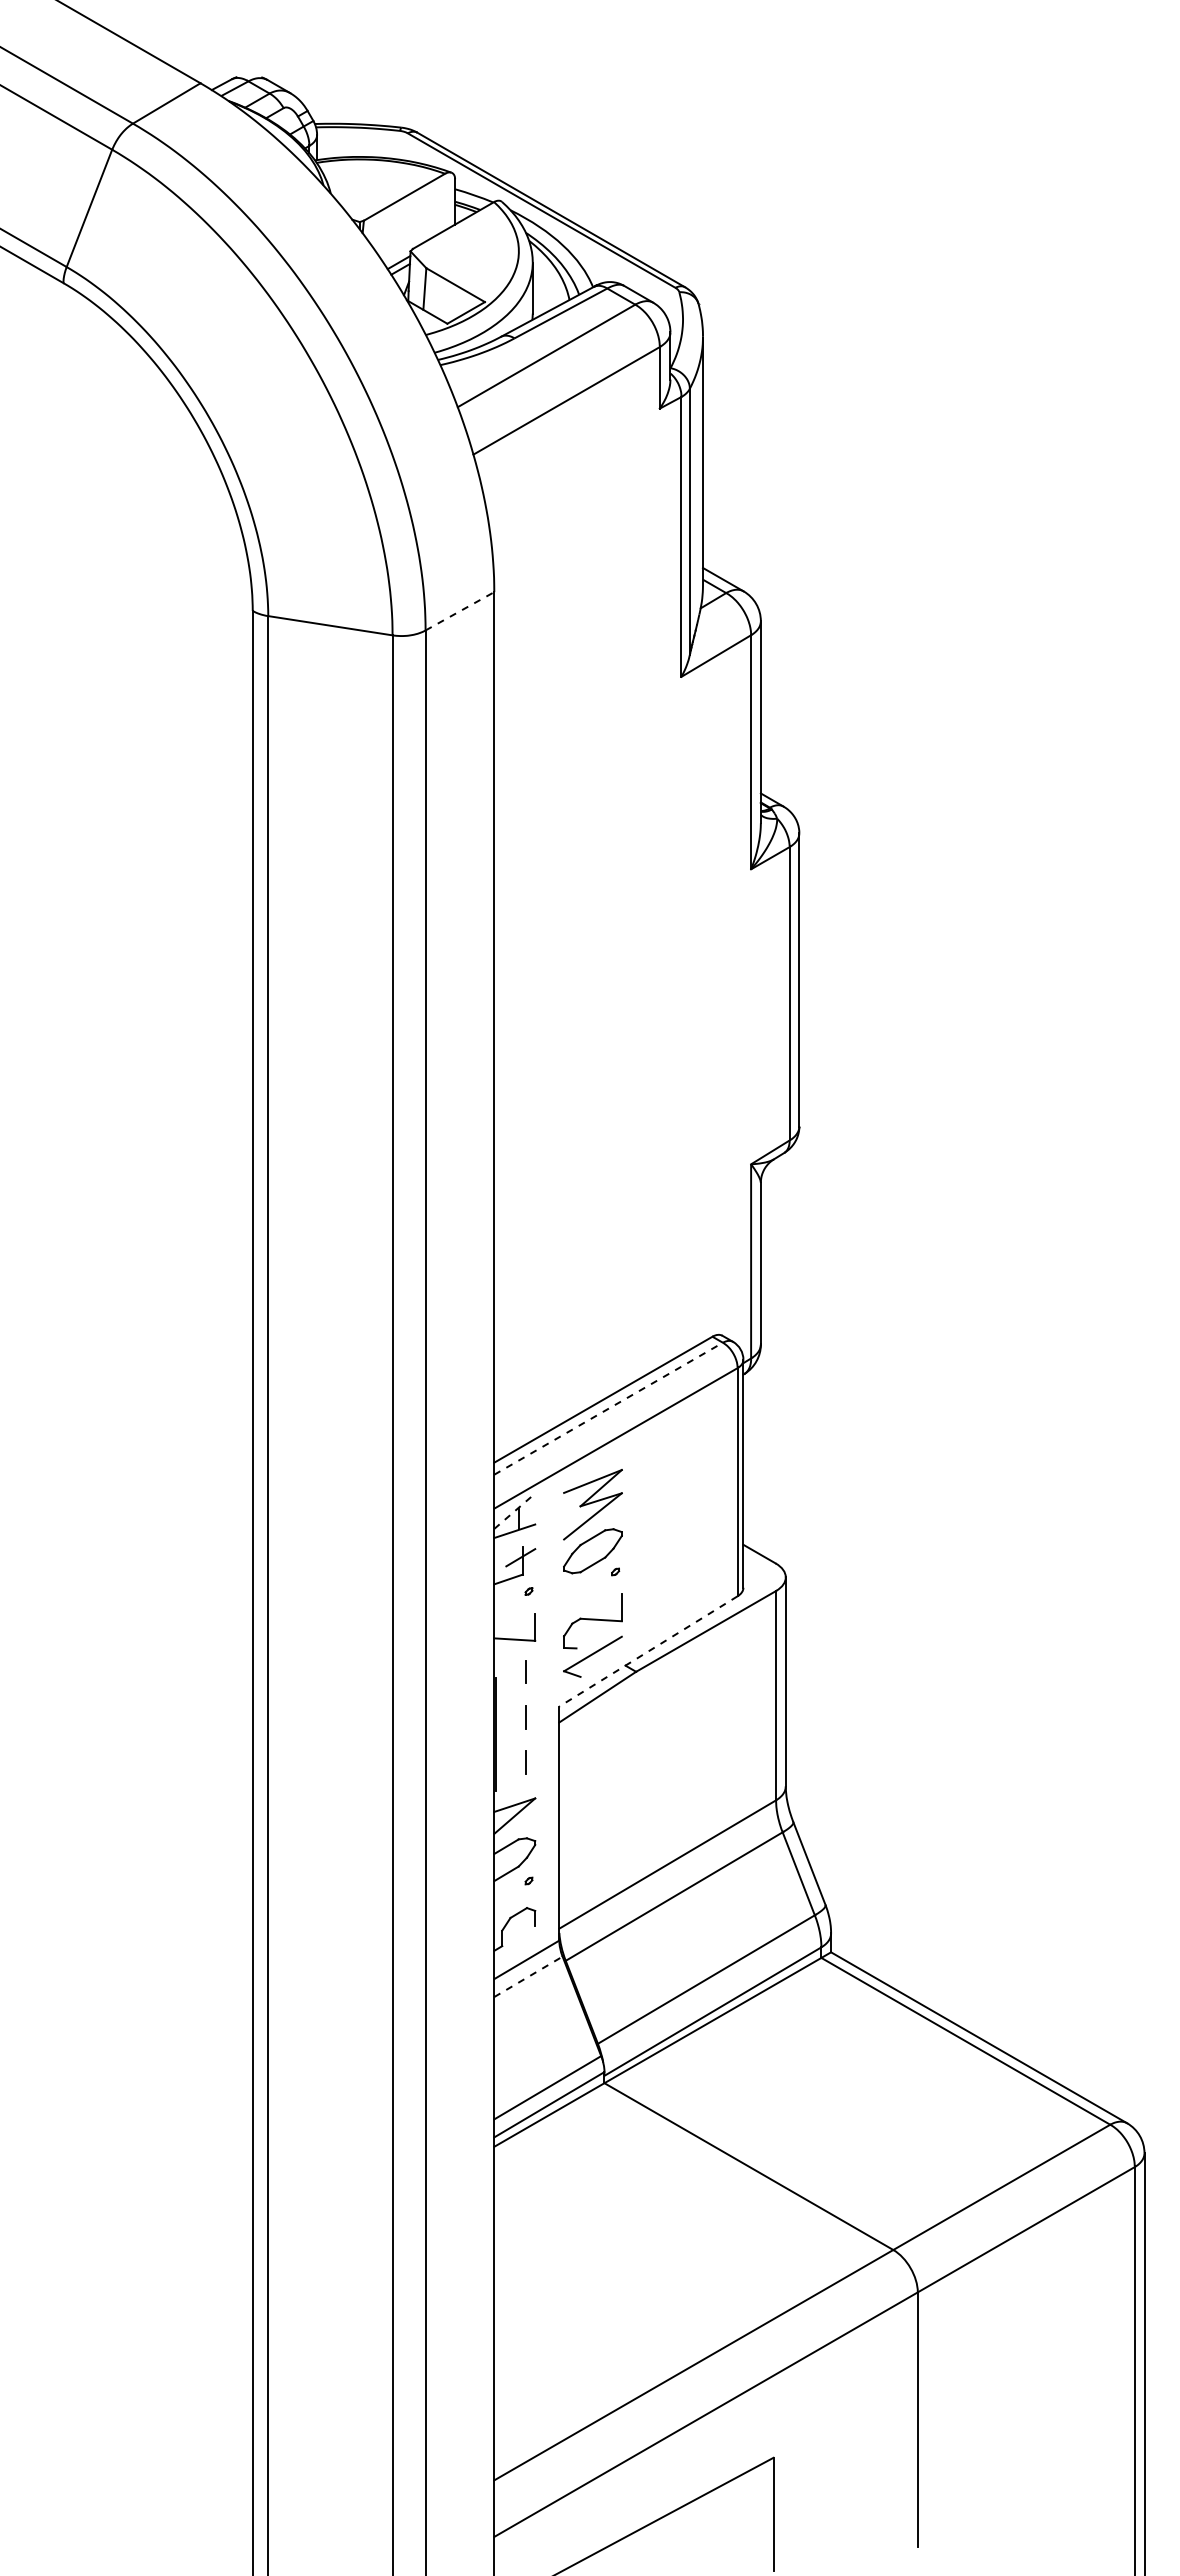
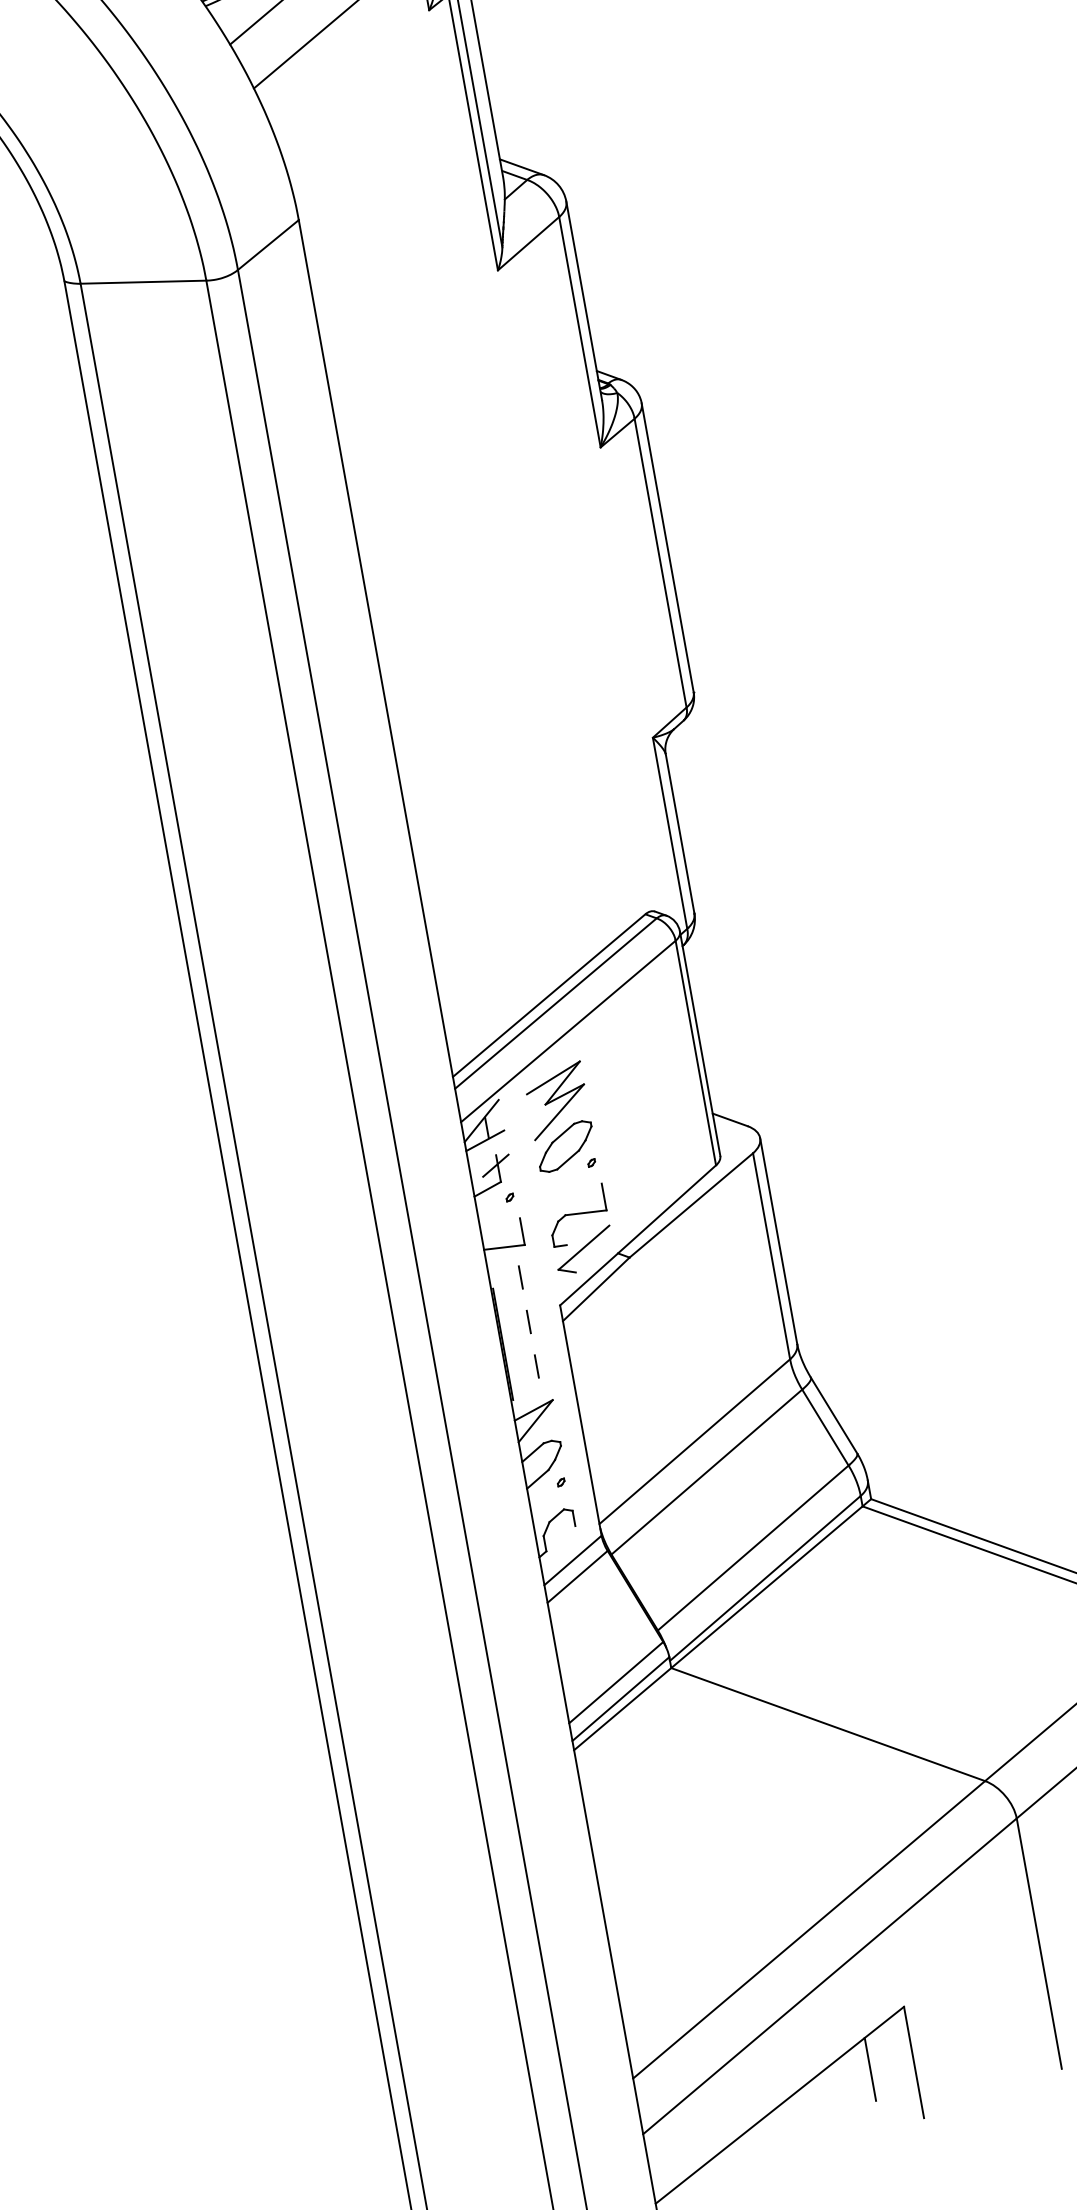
line: (460, 611) -> (268, 245), dashed -> solid
line: (608, 1408) -> (555, 1003), dashed -> solid
line: (515, 1510) -> (482, 1120), dashed -> solid
line: (648, 1651) -> (638, 1235), dashed -> solid
line: (528, 1976) -> (577, 1576), dashed -> solid
line: (729, 2513) -> (870, 2069), added

